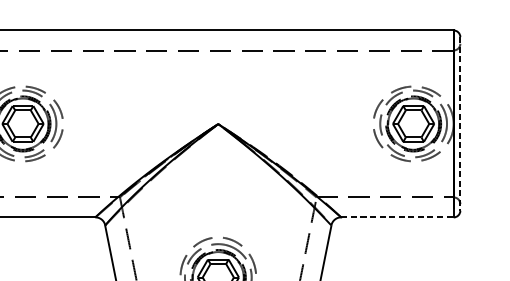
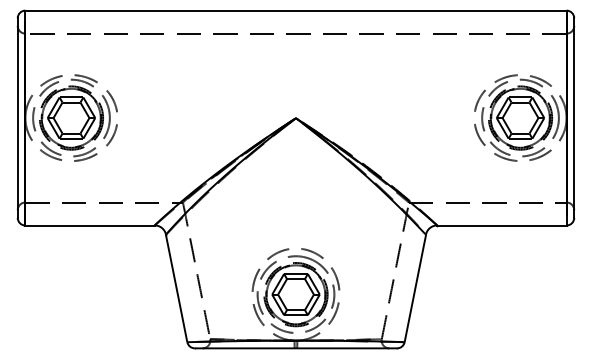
line: (460, 124) -> (574, 118), dashed -> solid
line: (397, 217) -> (501, 225), dashed -> solid

